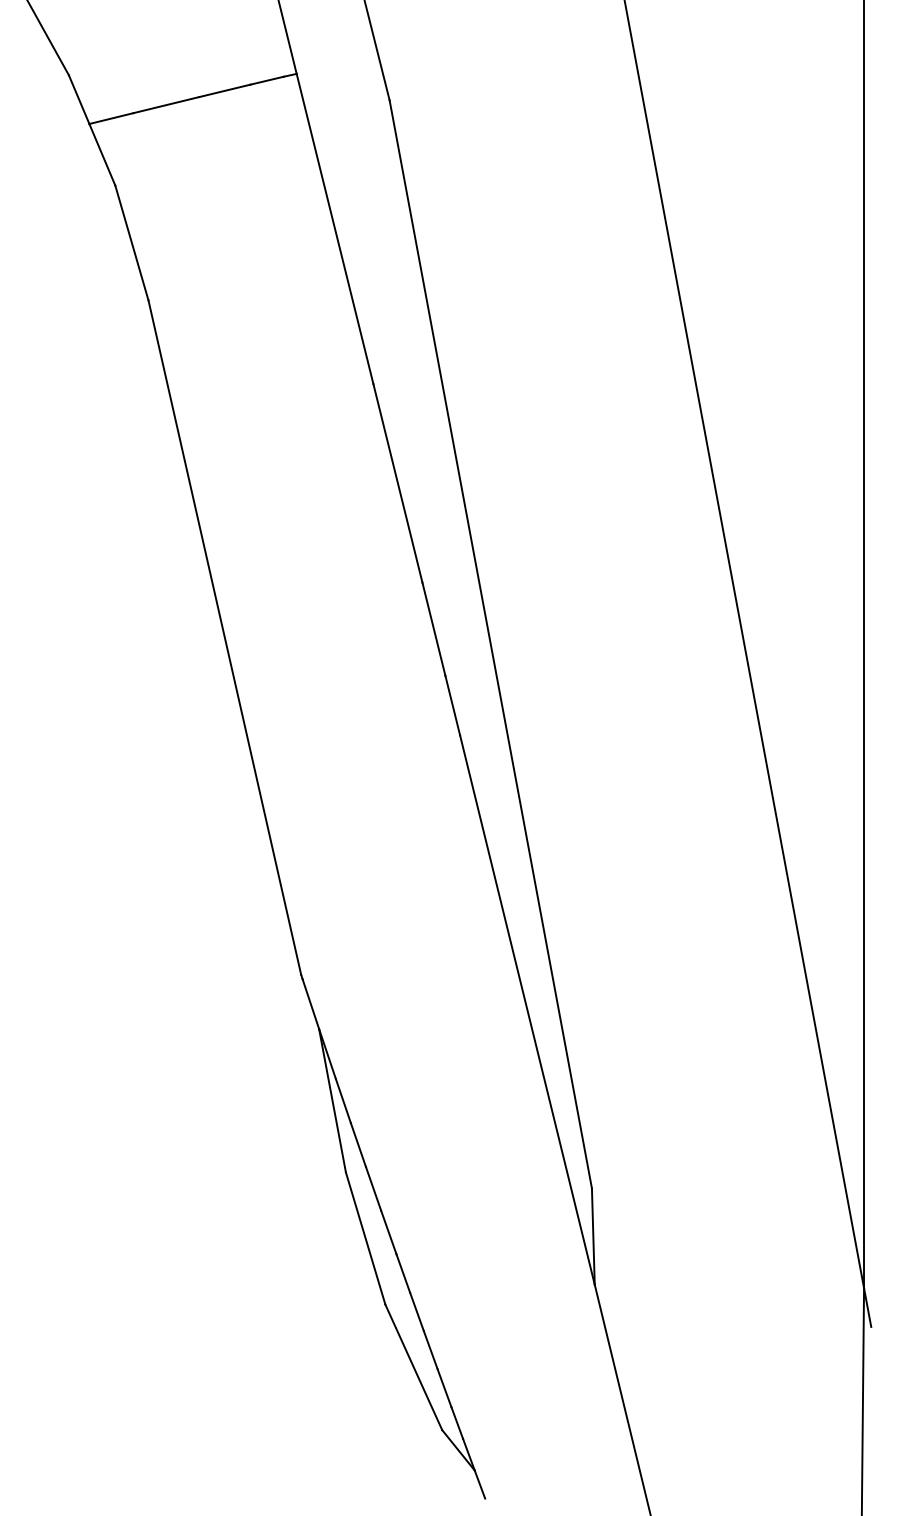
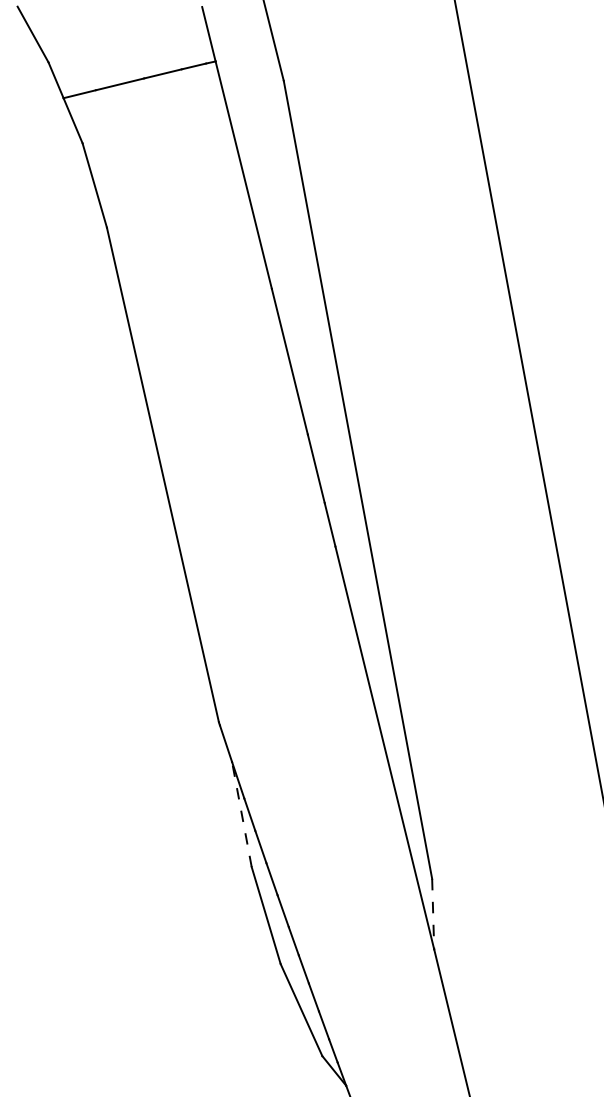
line: (332, 1100) -> (241, 814), solid -> dashed
line: (593, 1237) -> (433, 914), solid -> dashed

